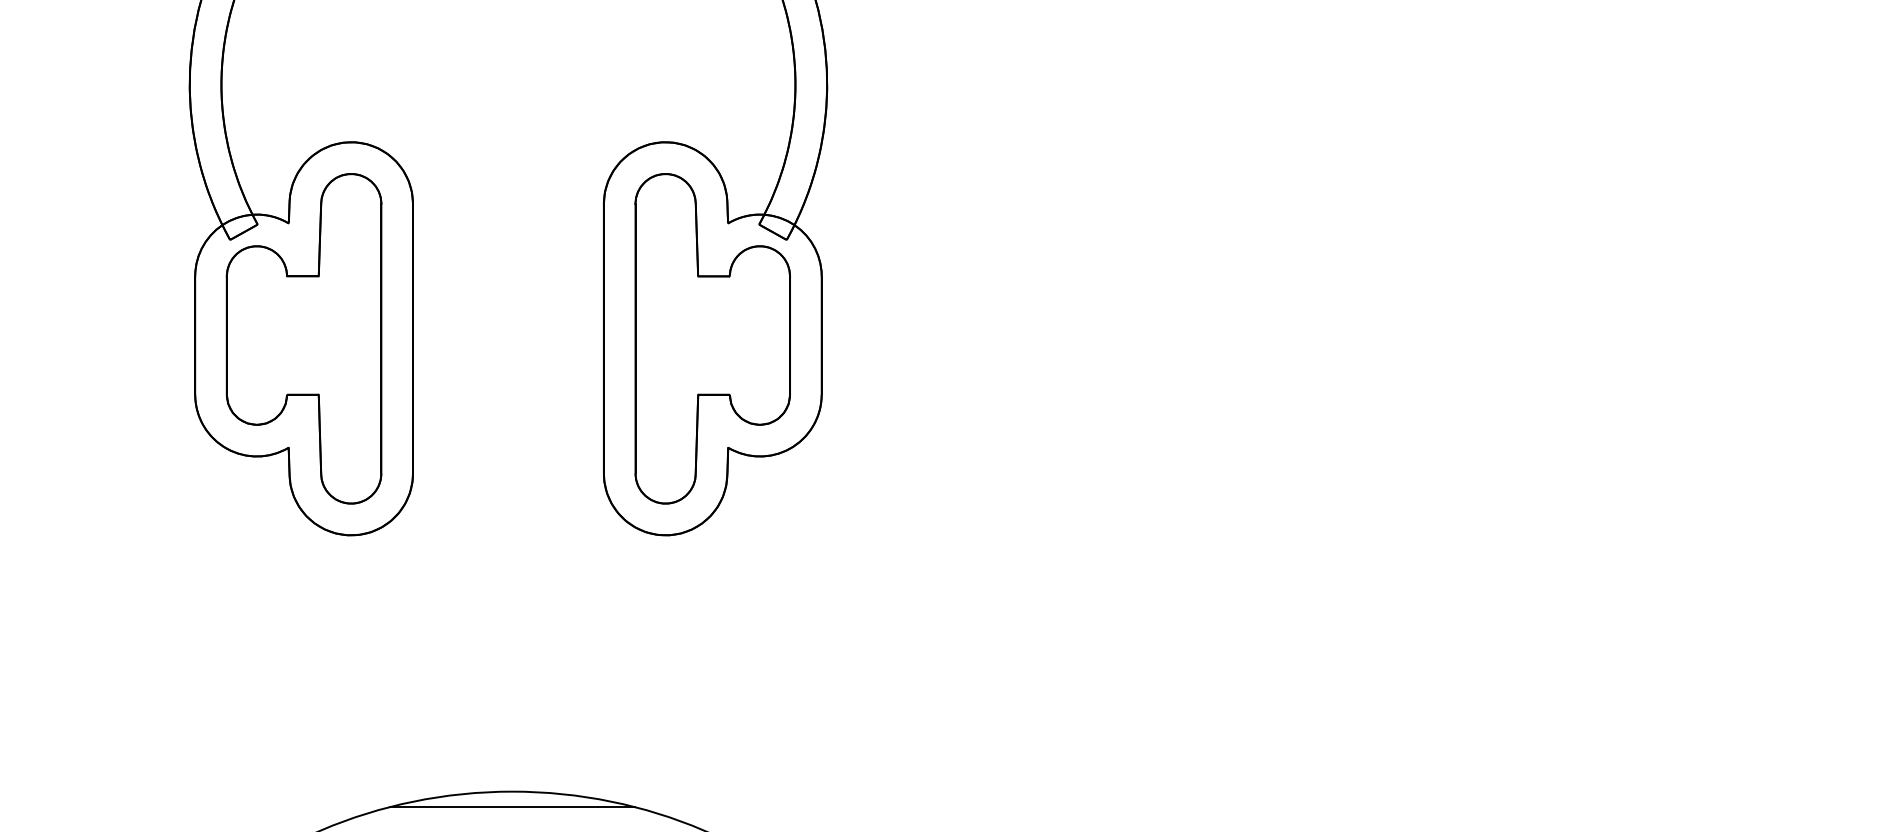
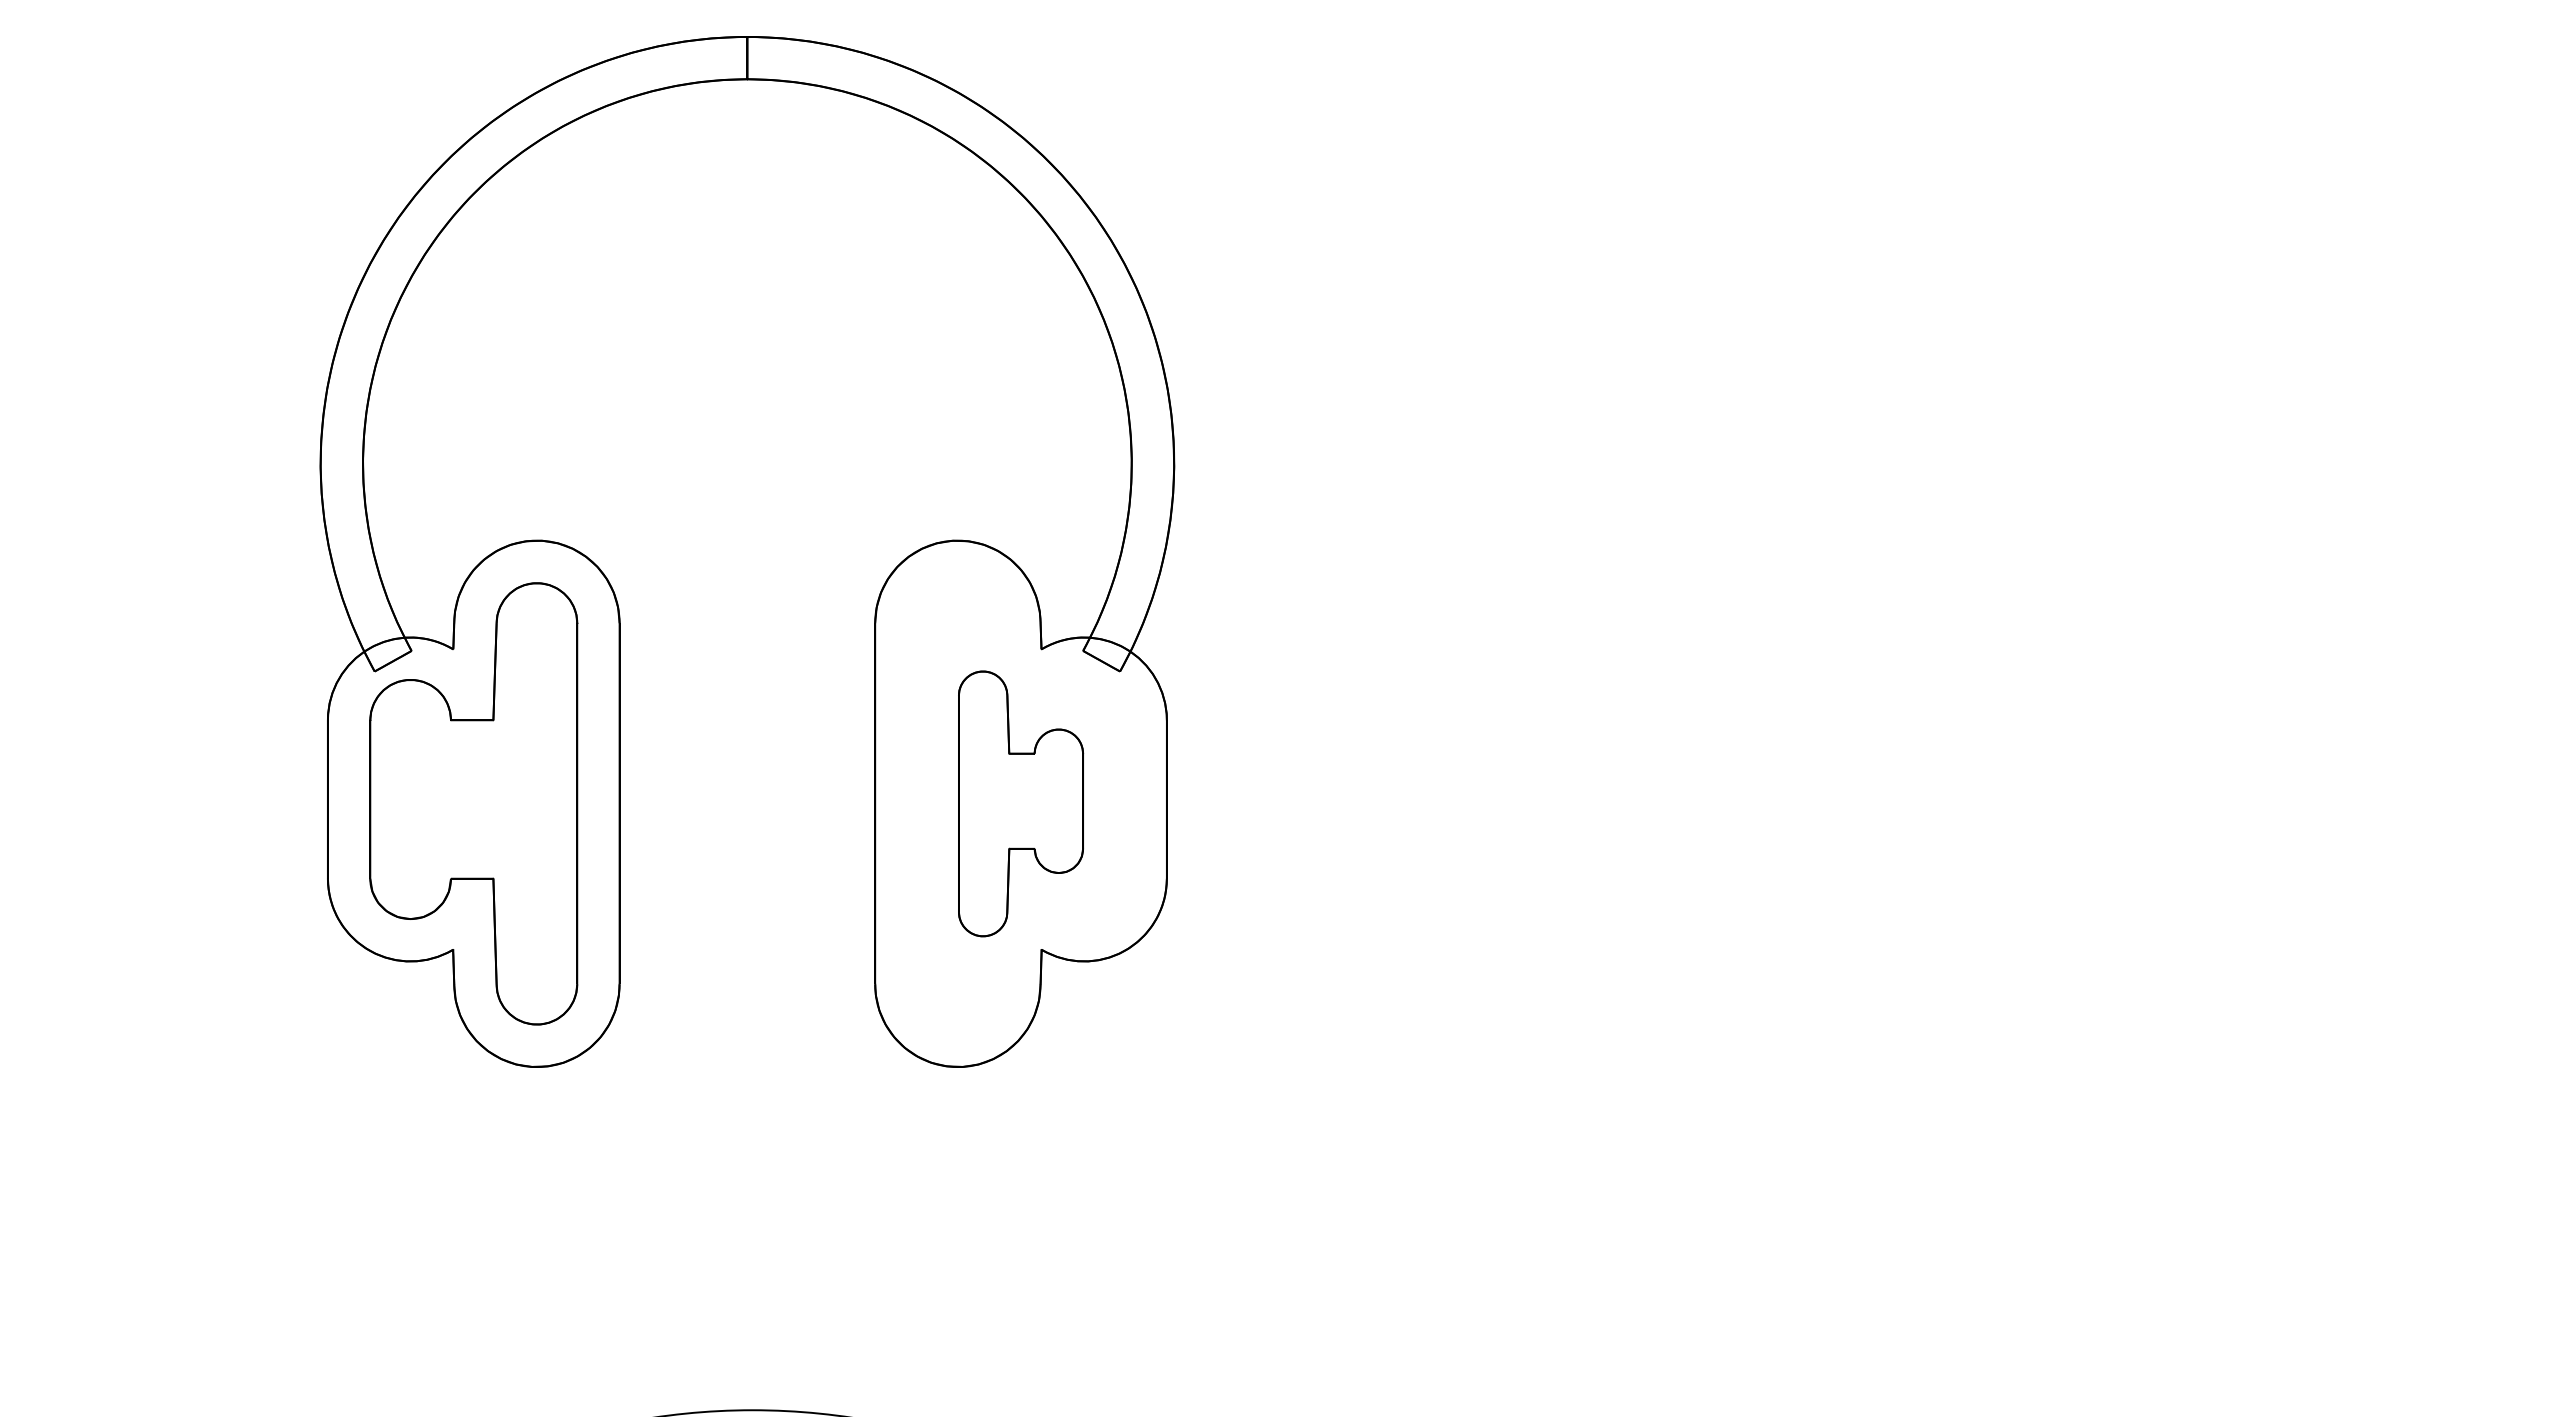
part: (712, 338) -> (1020, 803), size x0.6

